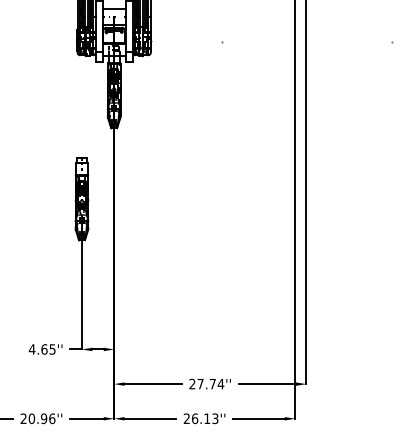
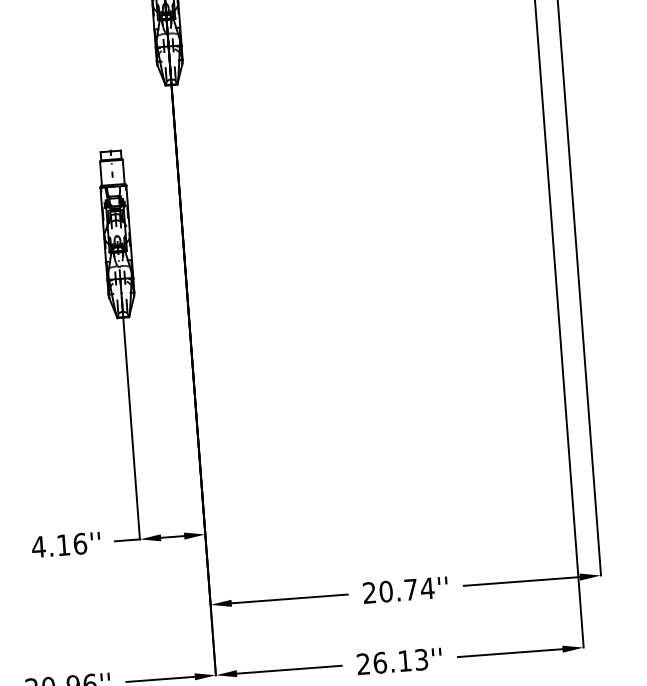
text: (48, 349) -> (71, 544), 4.65'' -> 4.16''
text: (200, 383) -> (385, 590), 27.74'' -> 20.74''

